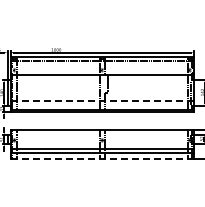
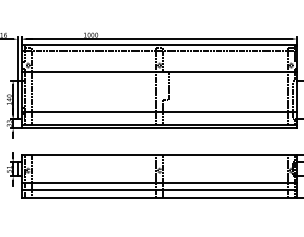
line: (102, 100) -> (160, 110), dashed -> solid
line: (102, 158) -> (160, 197), dashed -> solid

